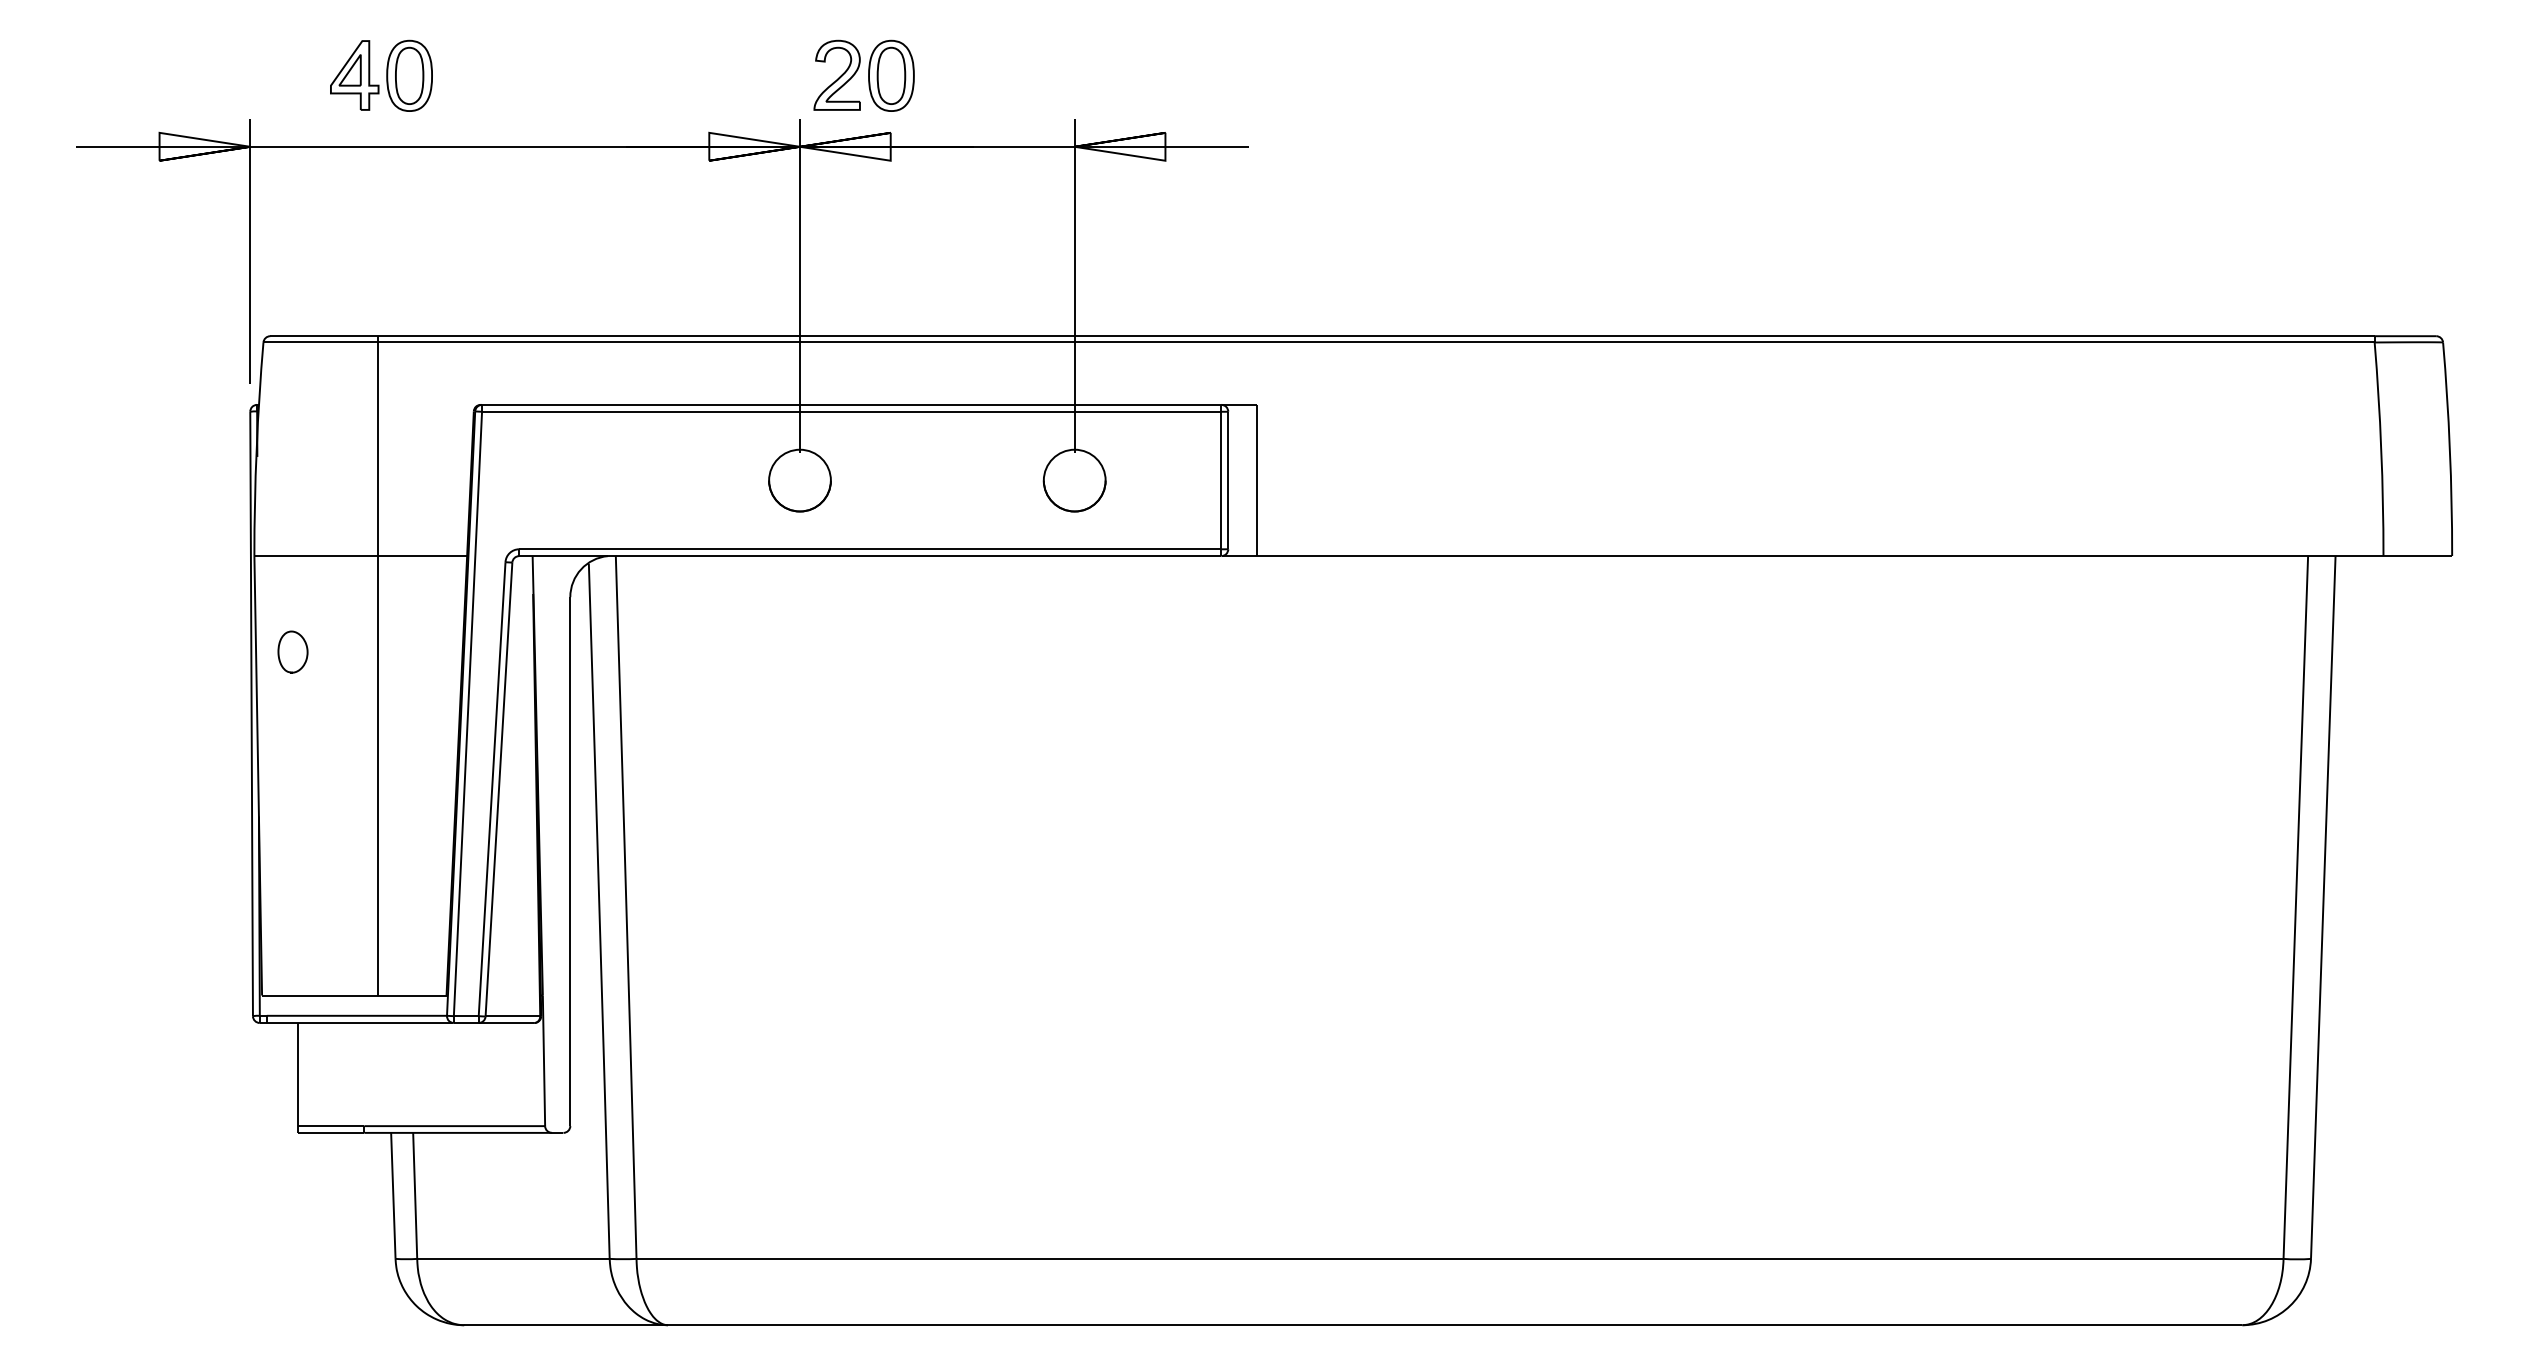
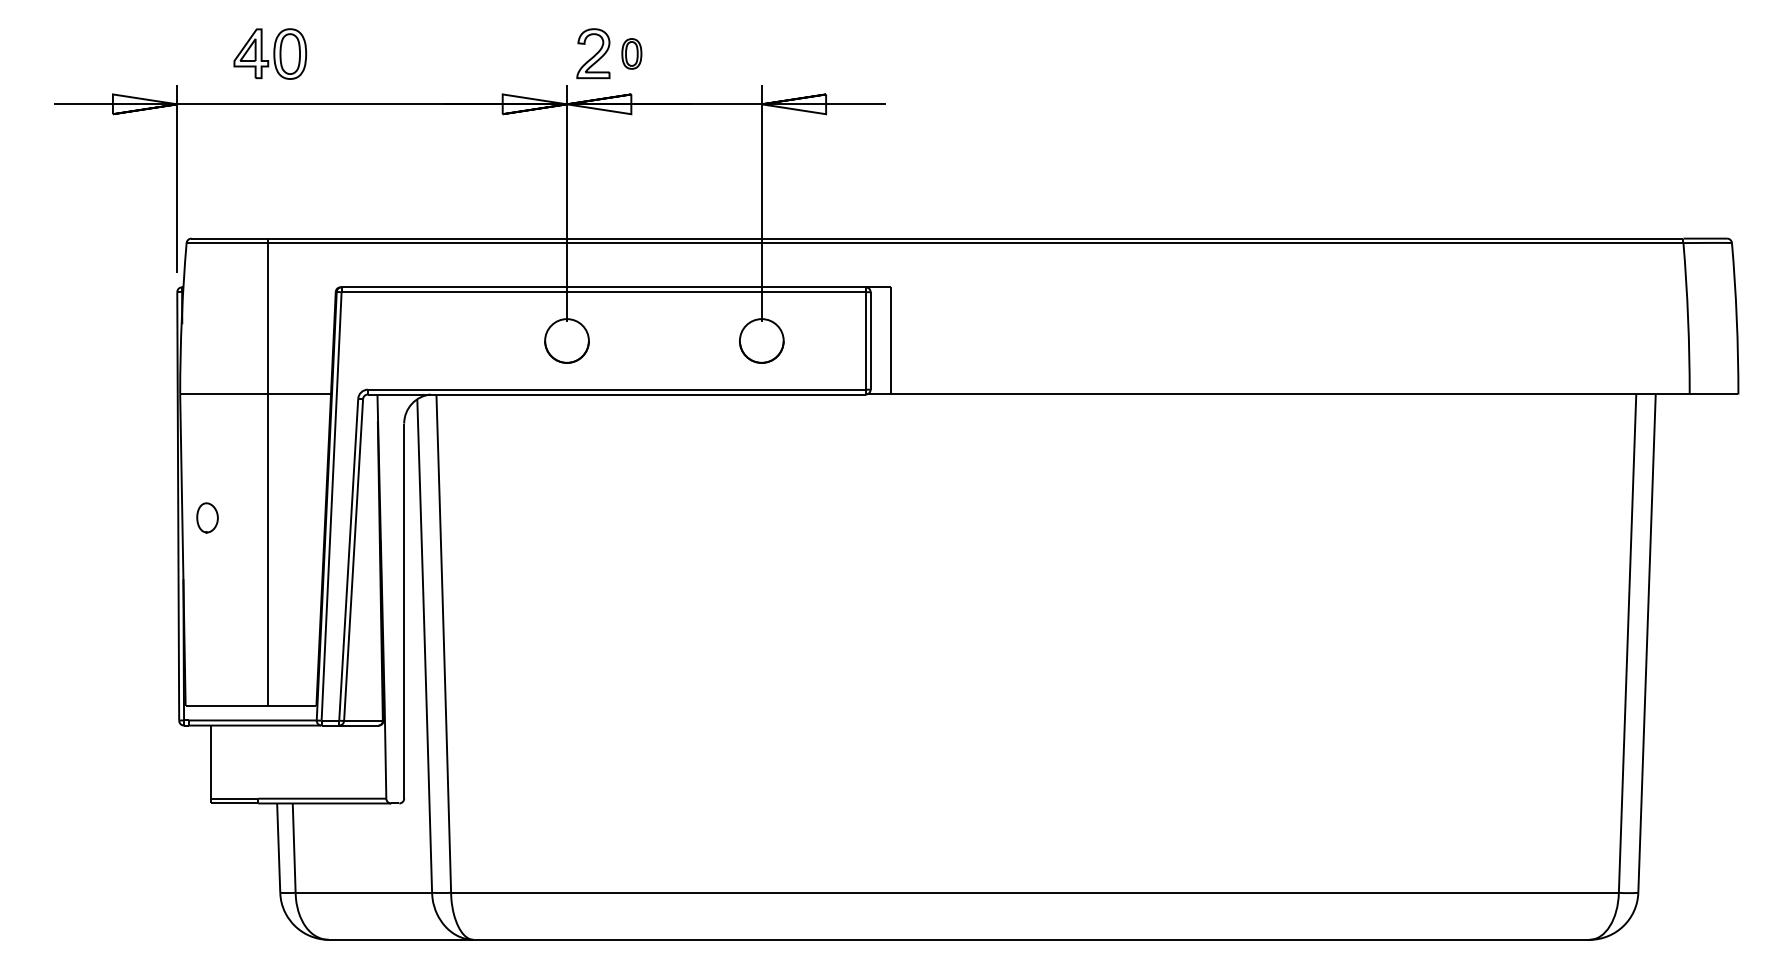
part: (891, 75) -> (631, 53), size x0.6
curve: (279, 651) -> (197, 517), moved

